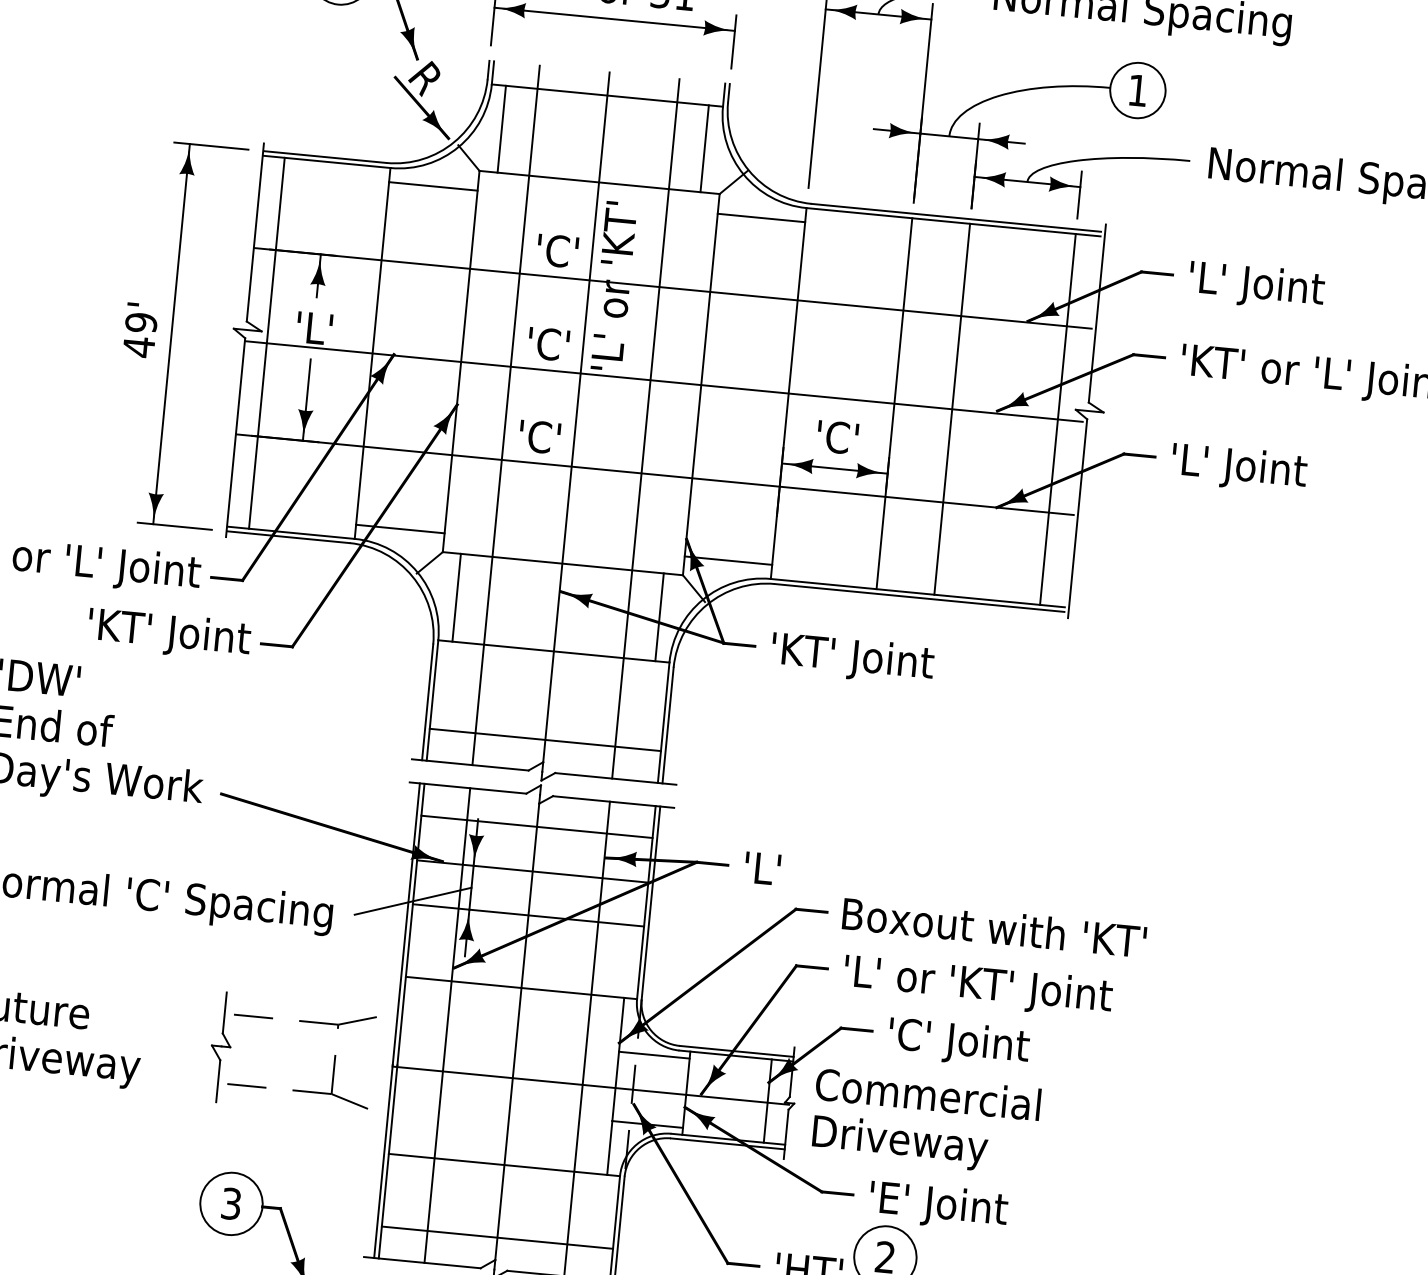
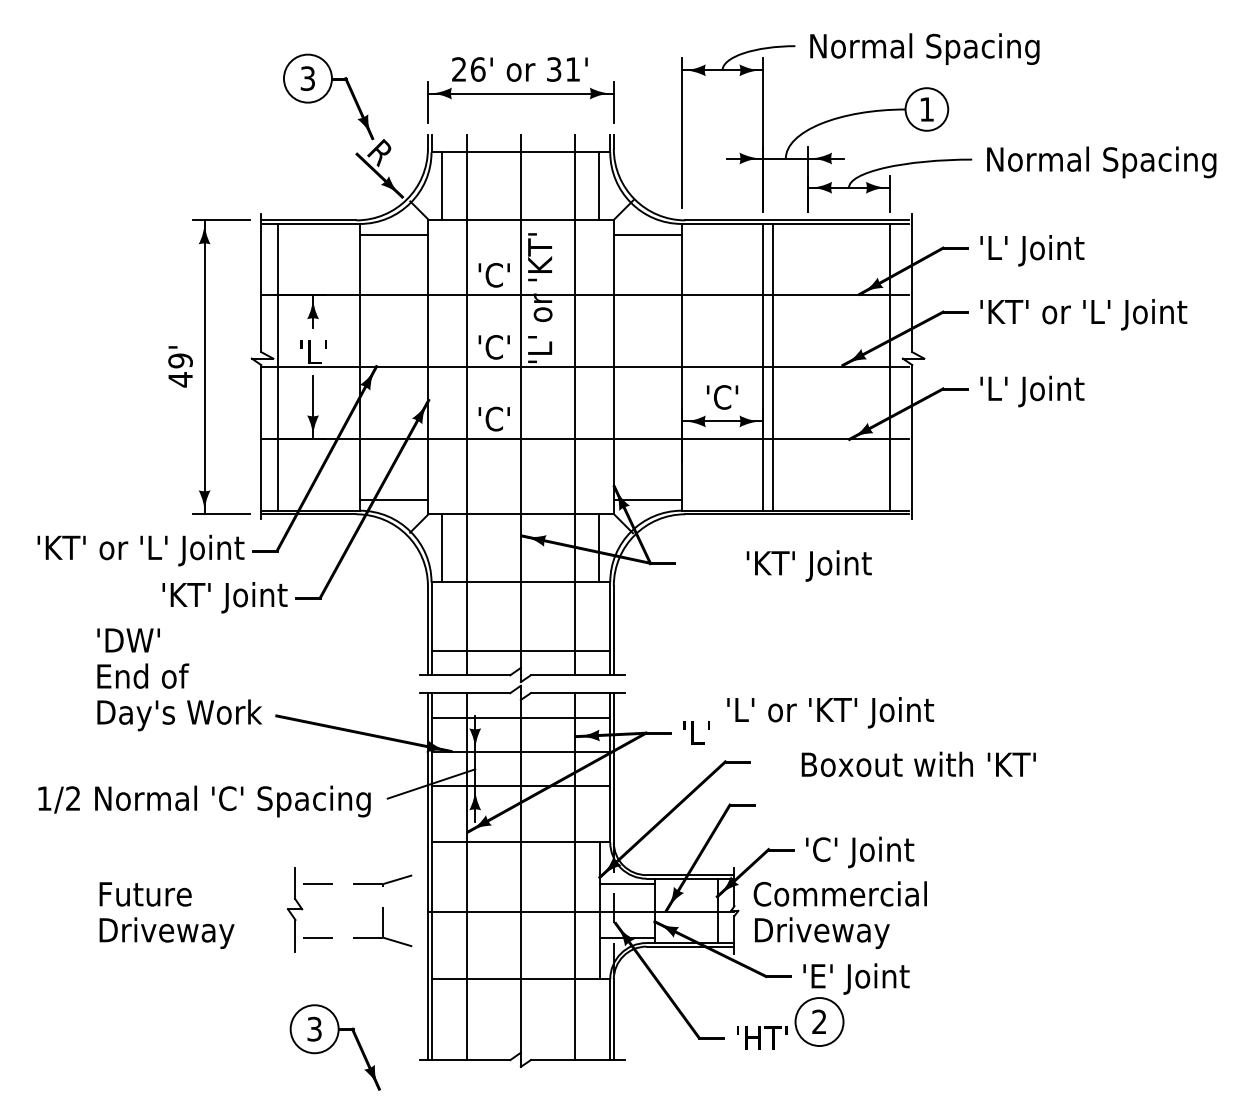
line: (952, 408) -> (773, 366), moved
text: (851, 658) -> (808, 565), moved
text: (994, 927) -> (918, 764), moved
text: (978, 986) -> (830, 712), moved
line: (496, 1237) -> (520, 1035), removed

